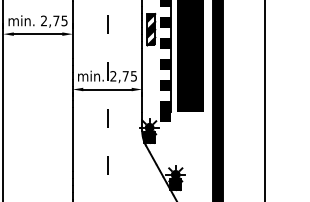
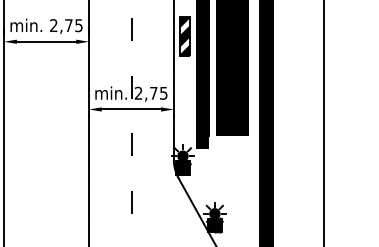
fill: (165, 11) -> (202, 14), added
fill: (165, 32) -> (202, 39), added
fill: (165, 53) -> (202, 65), added
fill: (165, 74) -> (202, 91), added
fill: (165, 95) -> (202, 116), added

